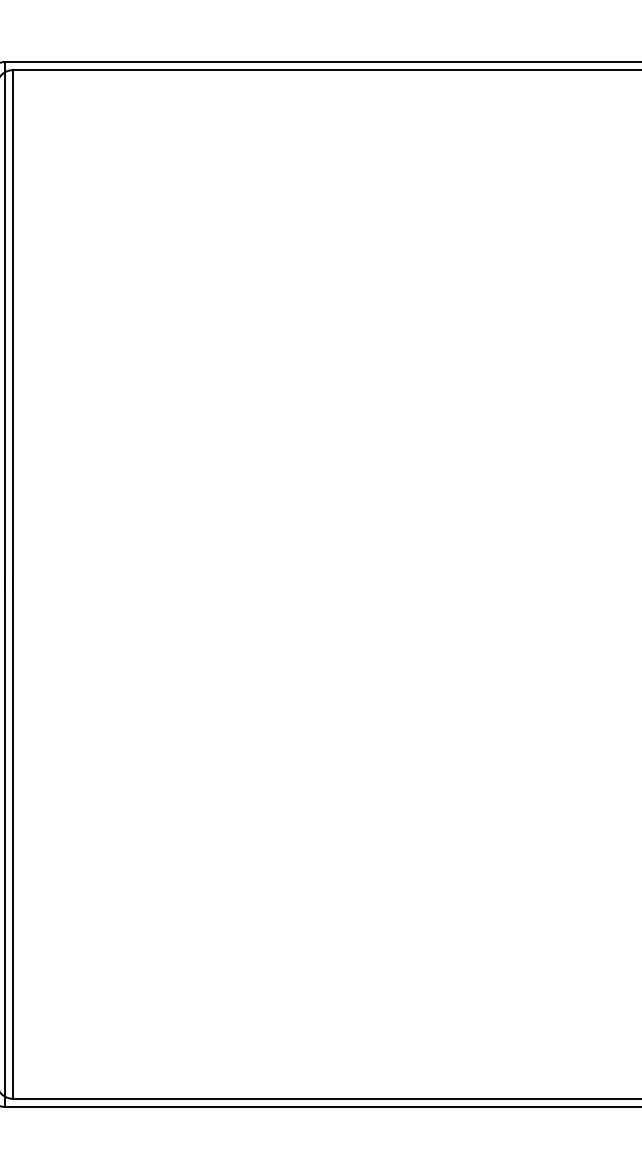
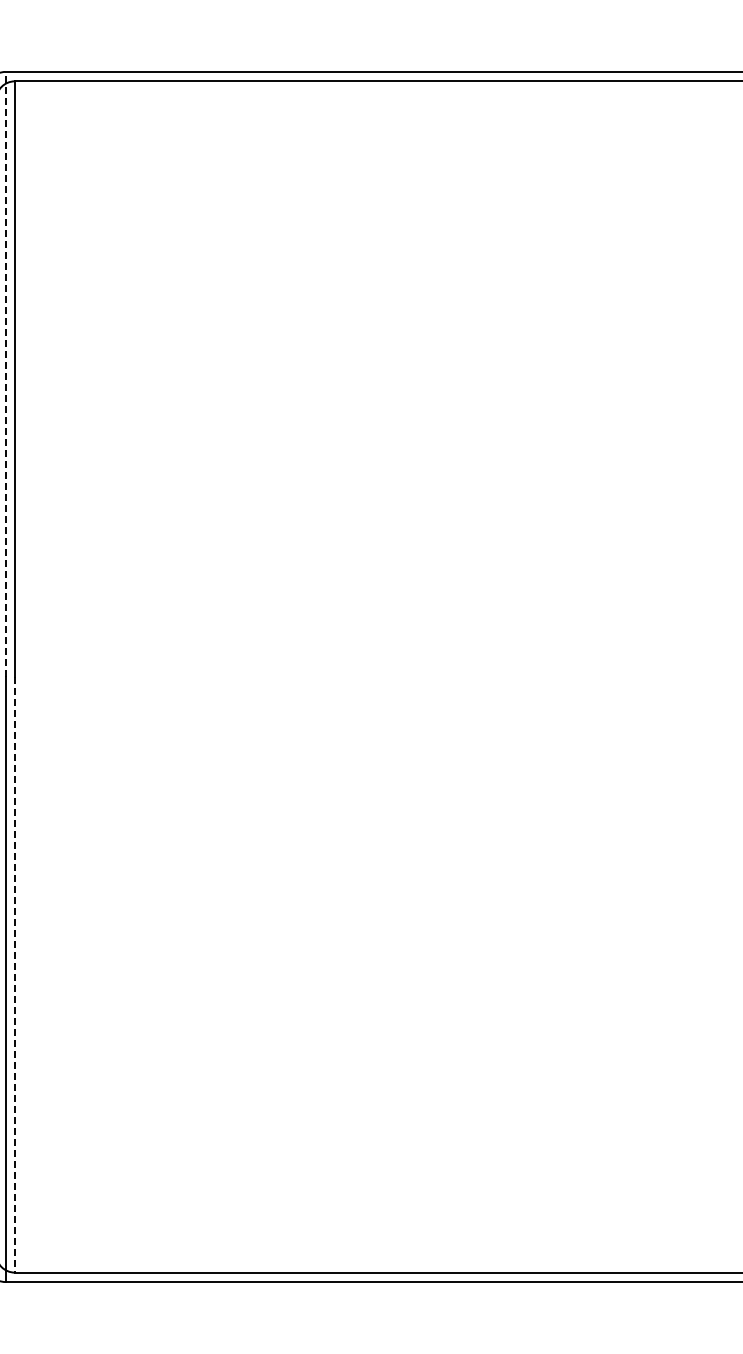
line: (4, 323) -> (5, 374), solid -> dashed
line: (12, 841) -> (14, 974), solid -> dashed

